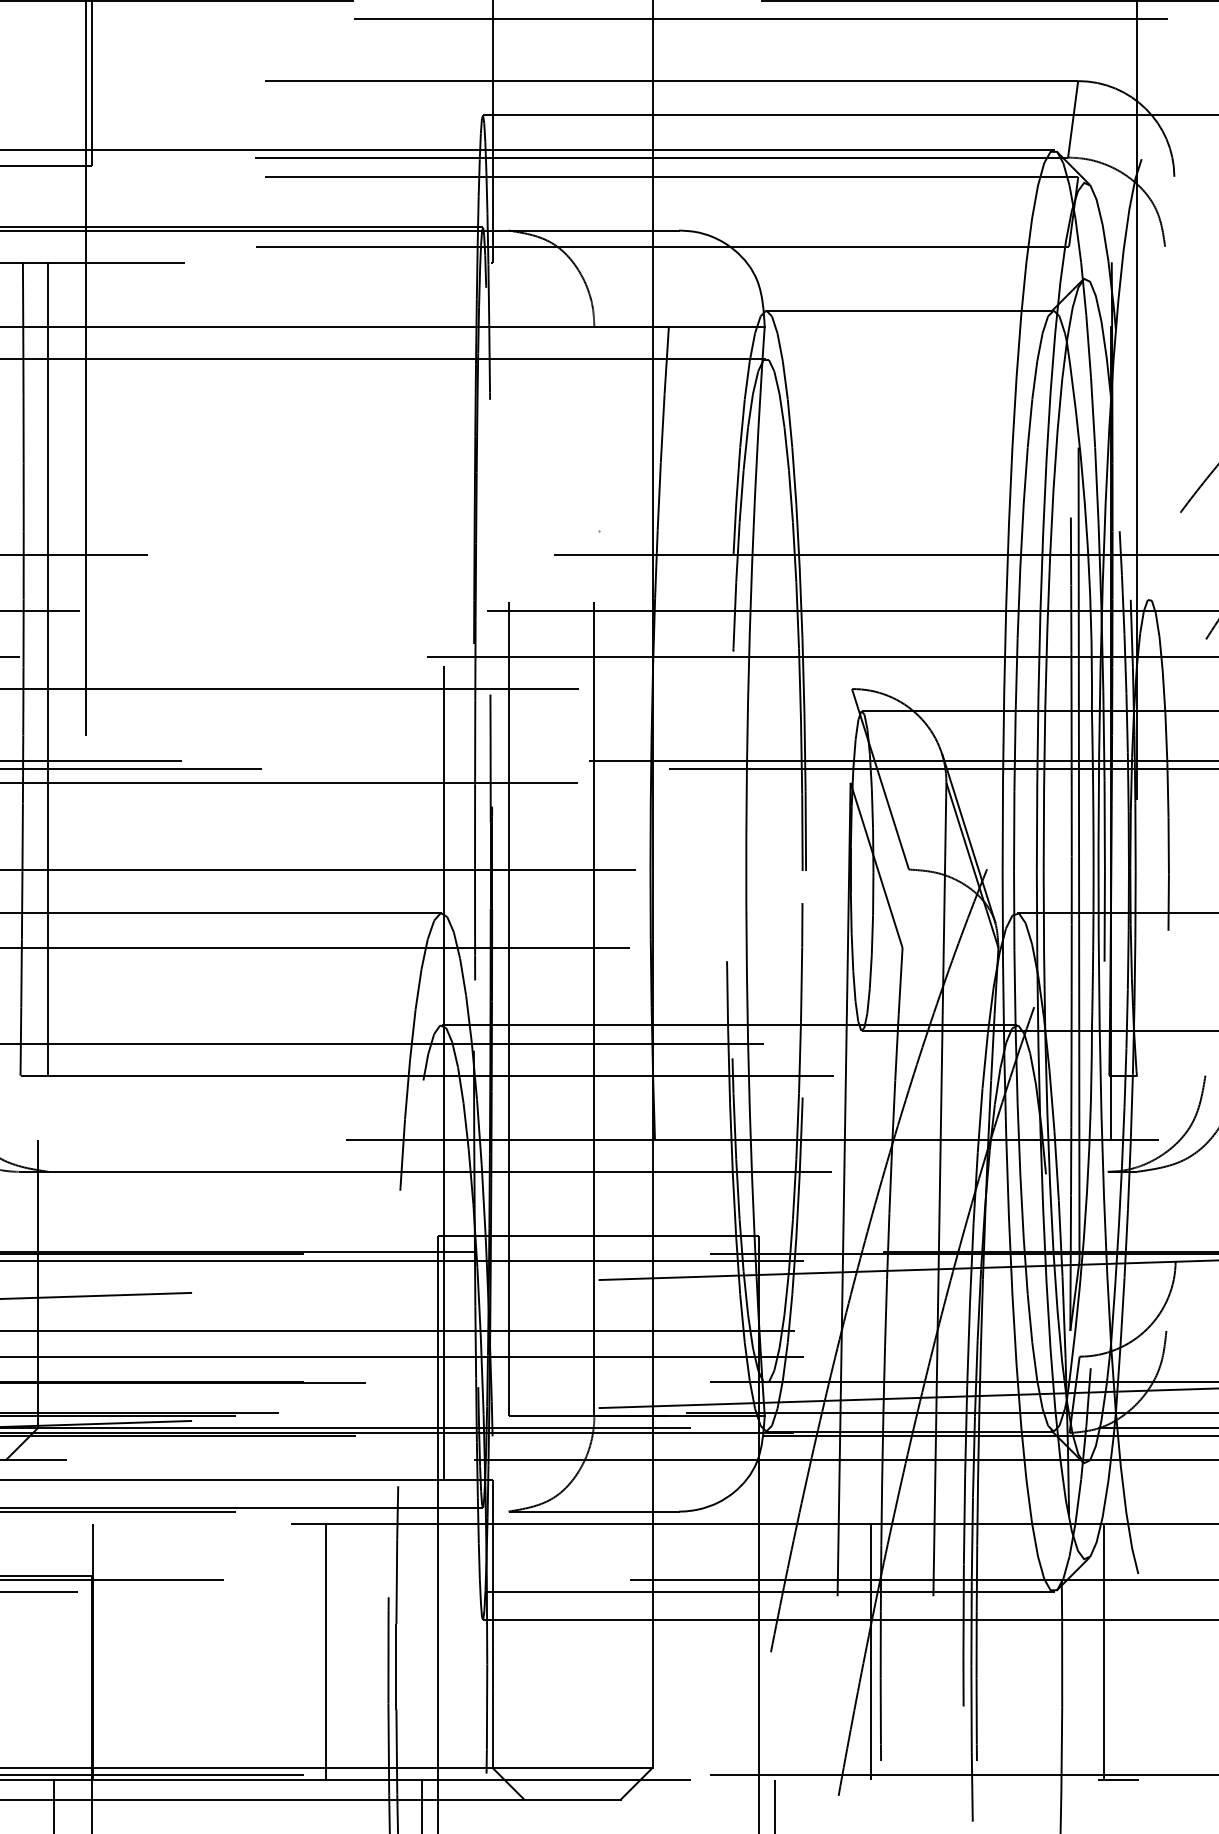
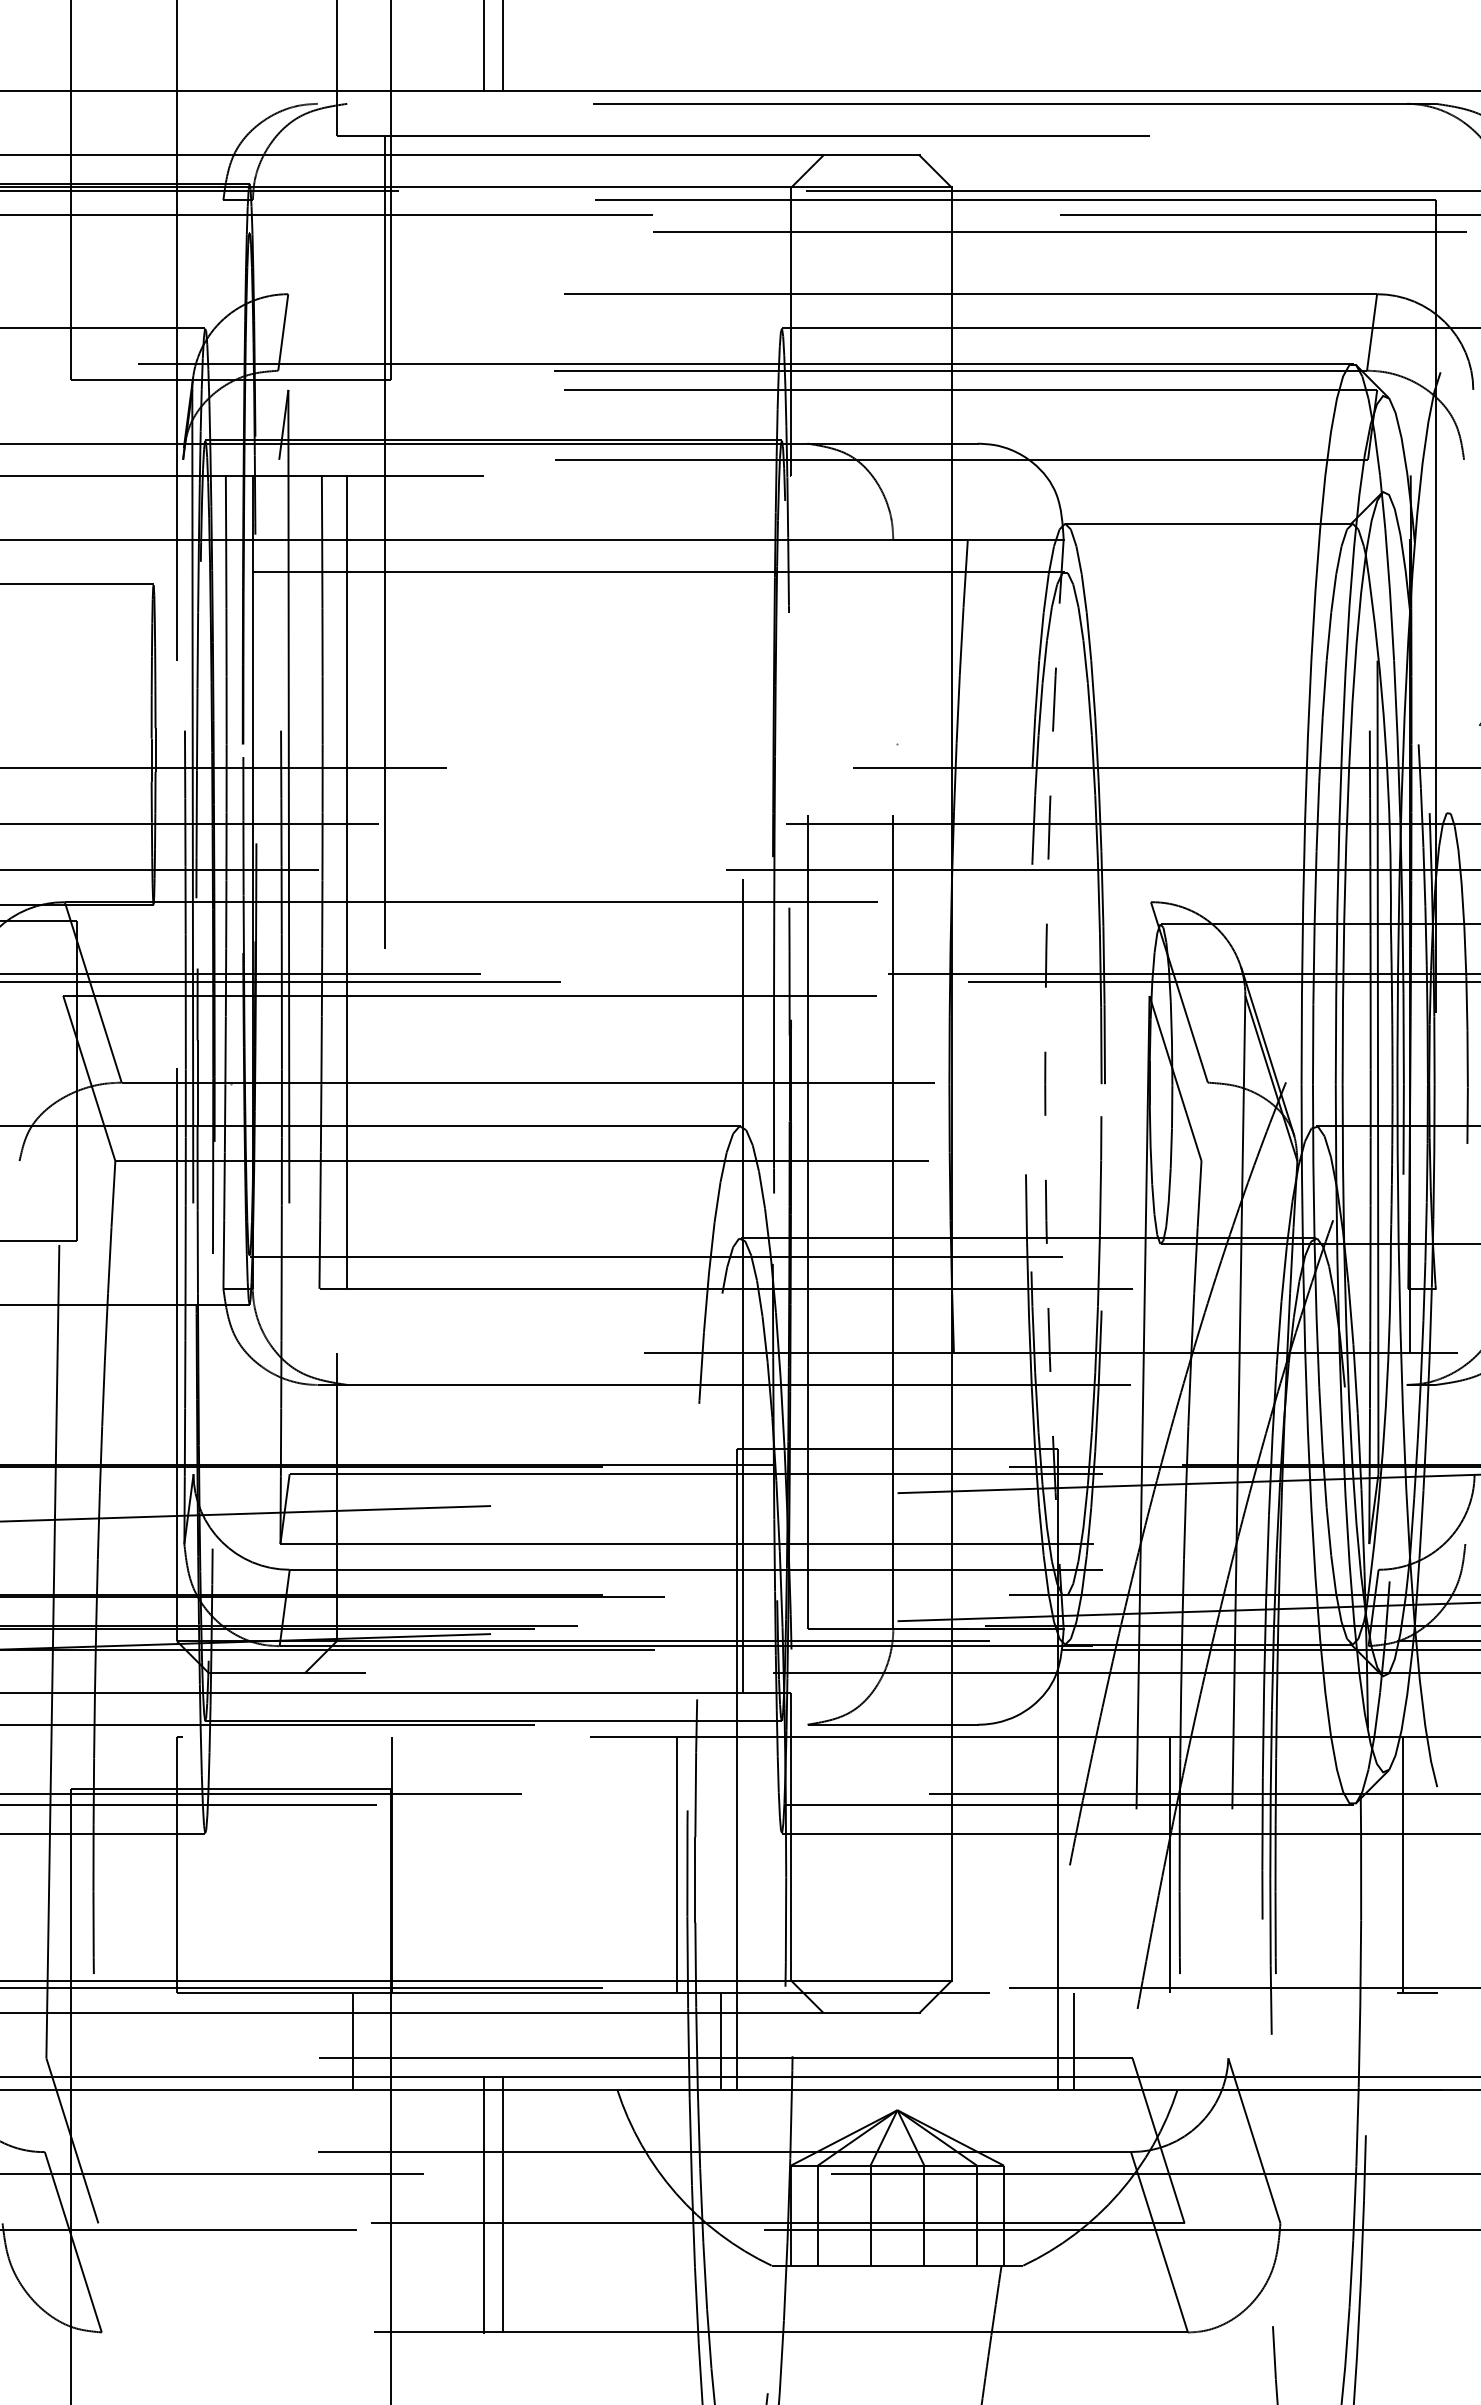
arc: (746, 871) -> (1045, 1084), solid -> dashed
line: (326, 1652) -> (677, 1865), moved

